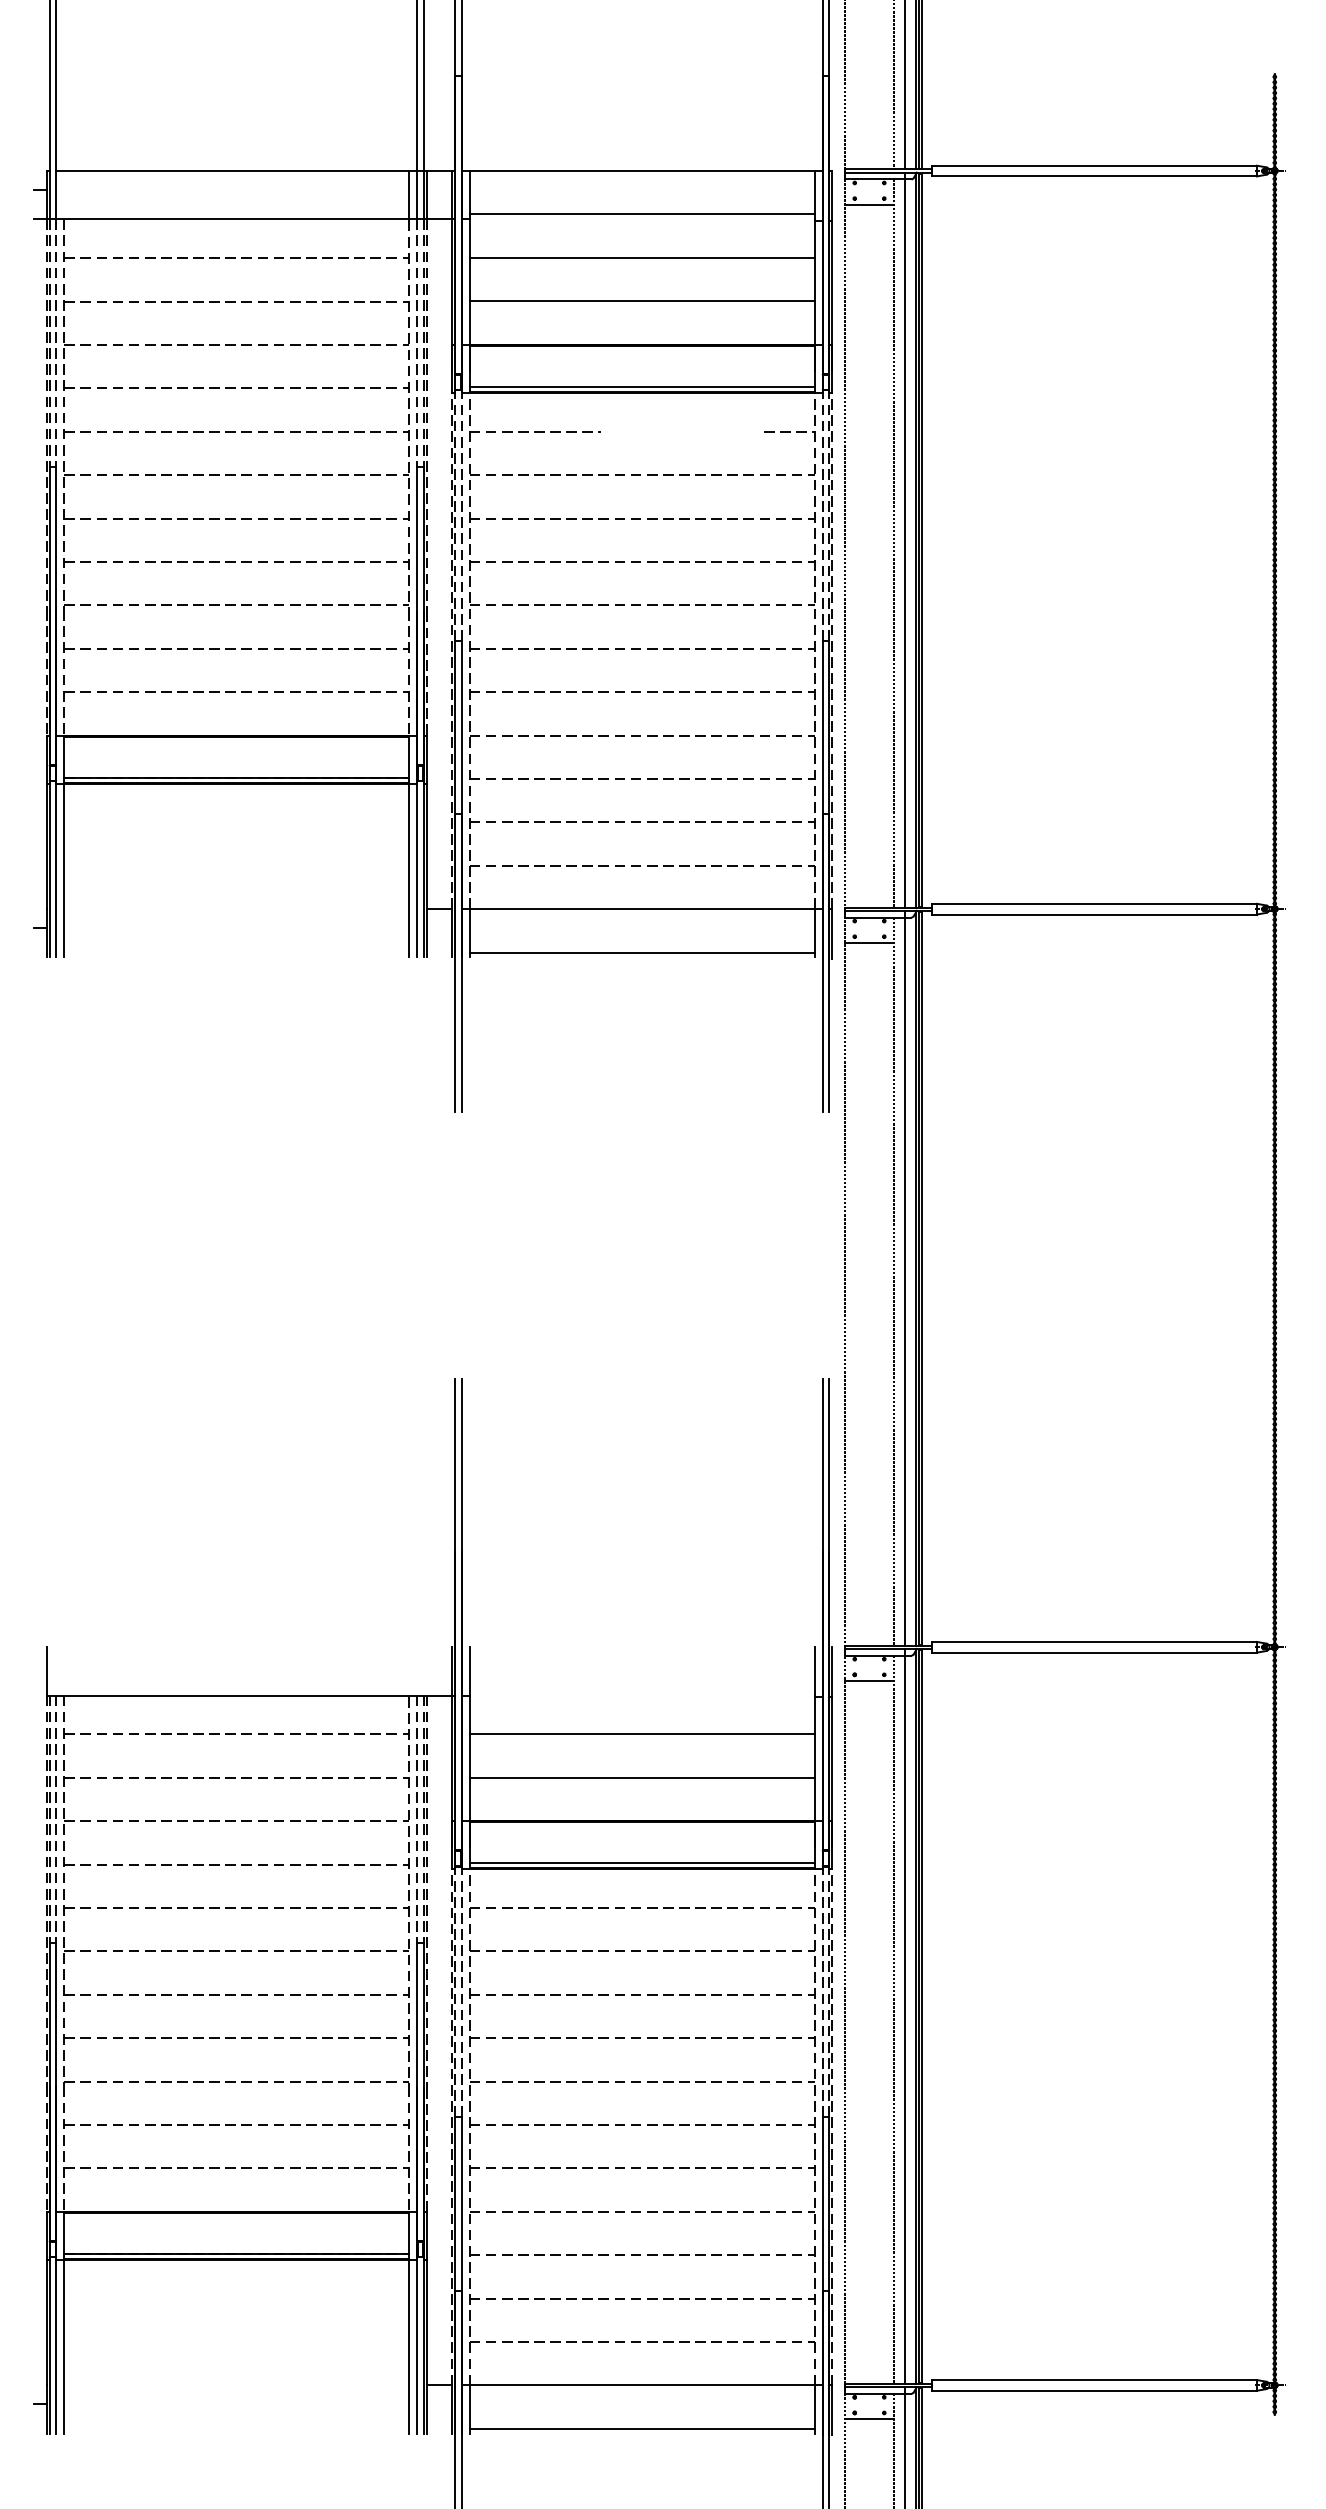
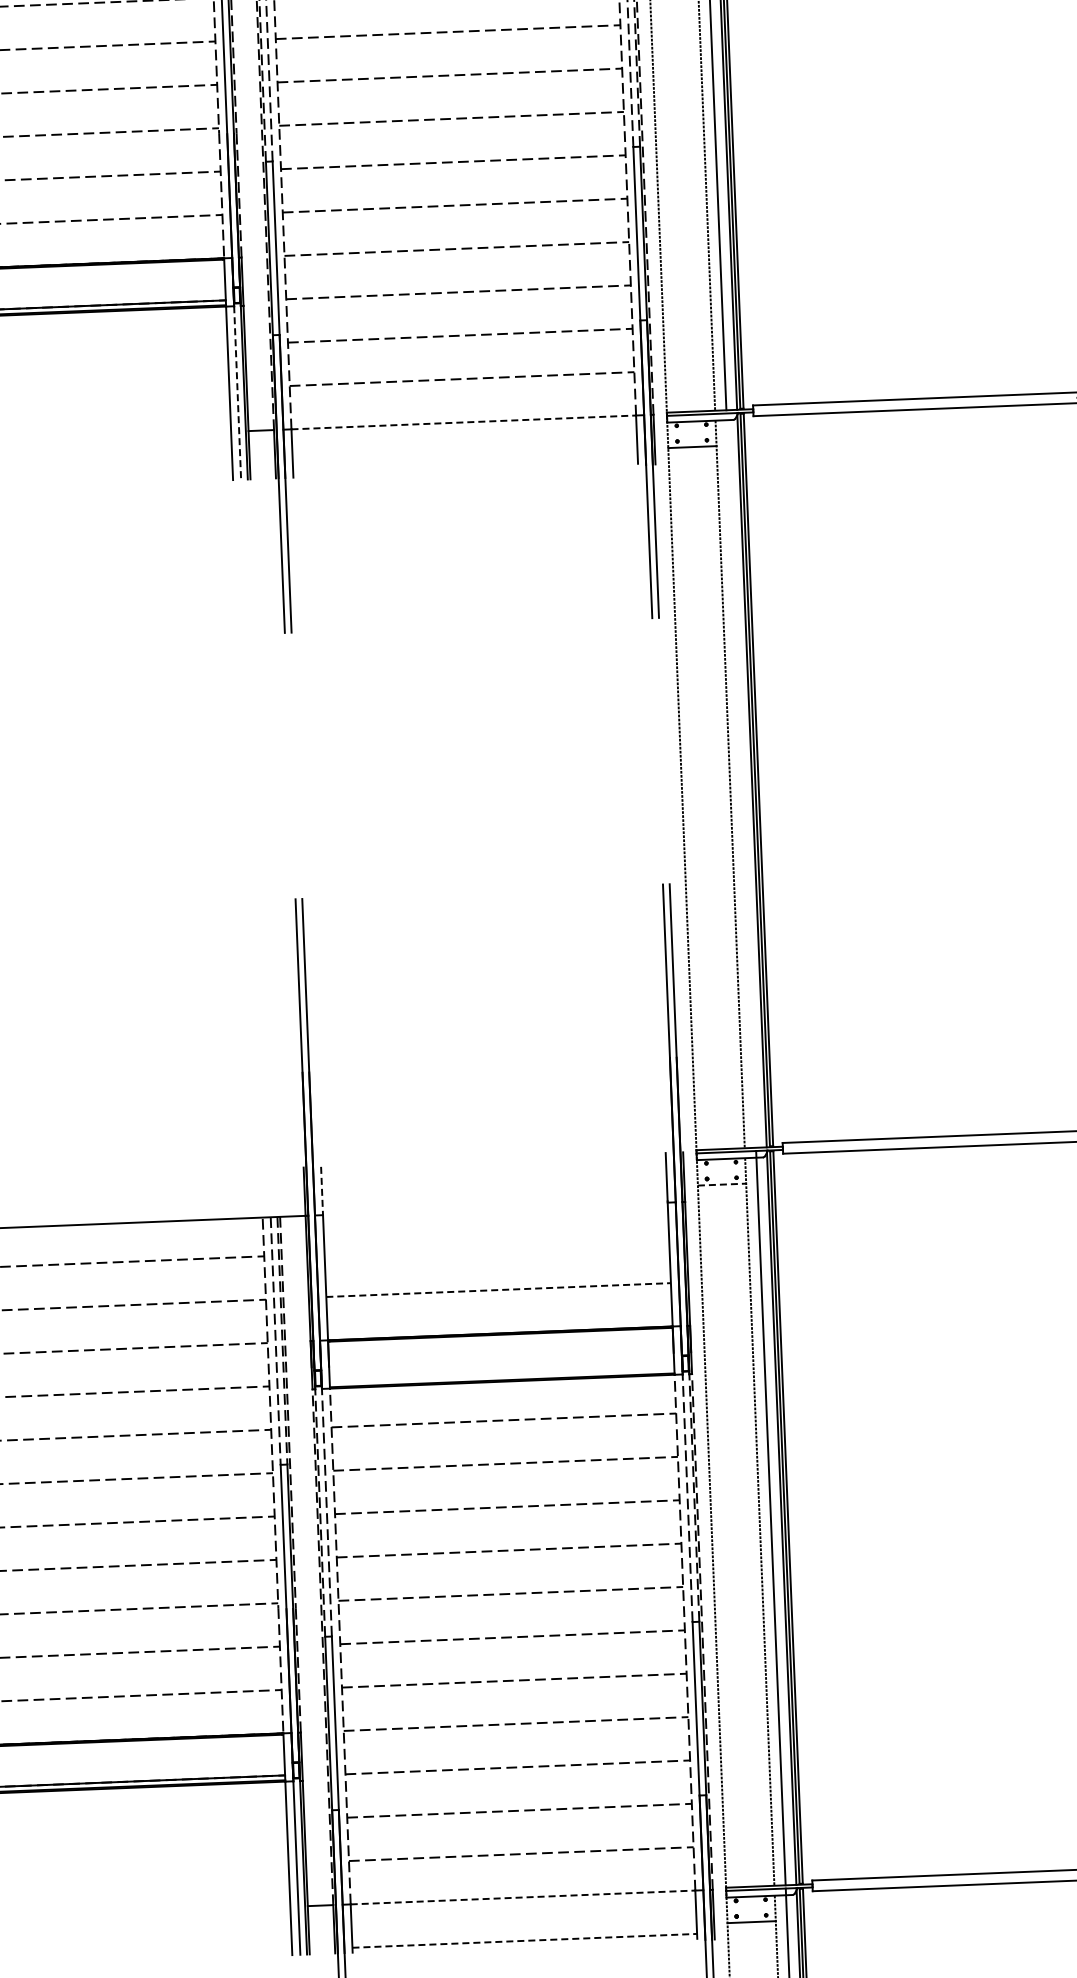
line: (417, 870) -> (237, 392), solid -> dashed
line: (642, 909) -> (464, 422), solid -> dashed
line: (641, 952) -> (464, 465), removed
line: (904, 1277) -> (740, 779), removed
line: (469, 1671) -> (321, 1191), solid -> dashed
line: (870, 1681) -> (723, 1184), solid -> dashed
line: (641, 1734) -> (496, 1247), removed
line: (642, 1777) -> (499, 1290), solid -> dashed
line: (641, 1862) -> (501, 1375), removed
line: (642, 2385) -> (523, 1897), solid -> dashed
line: (642, 2428) -> (525, 1940), solid -> dashed

